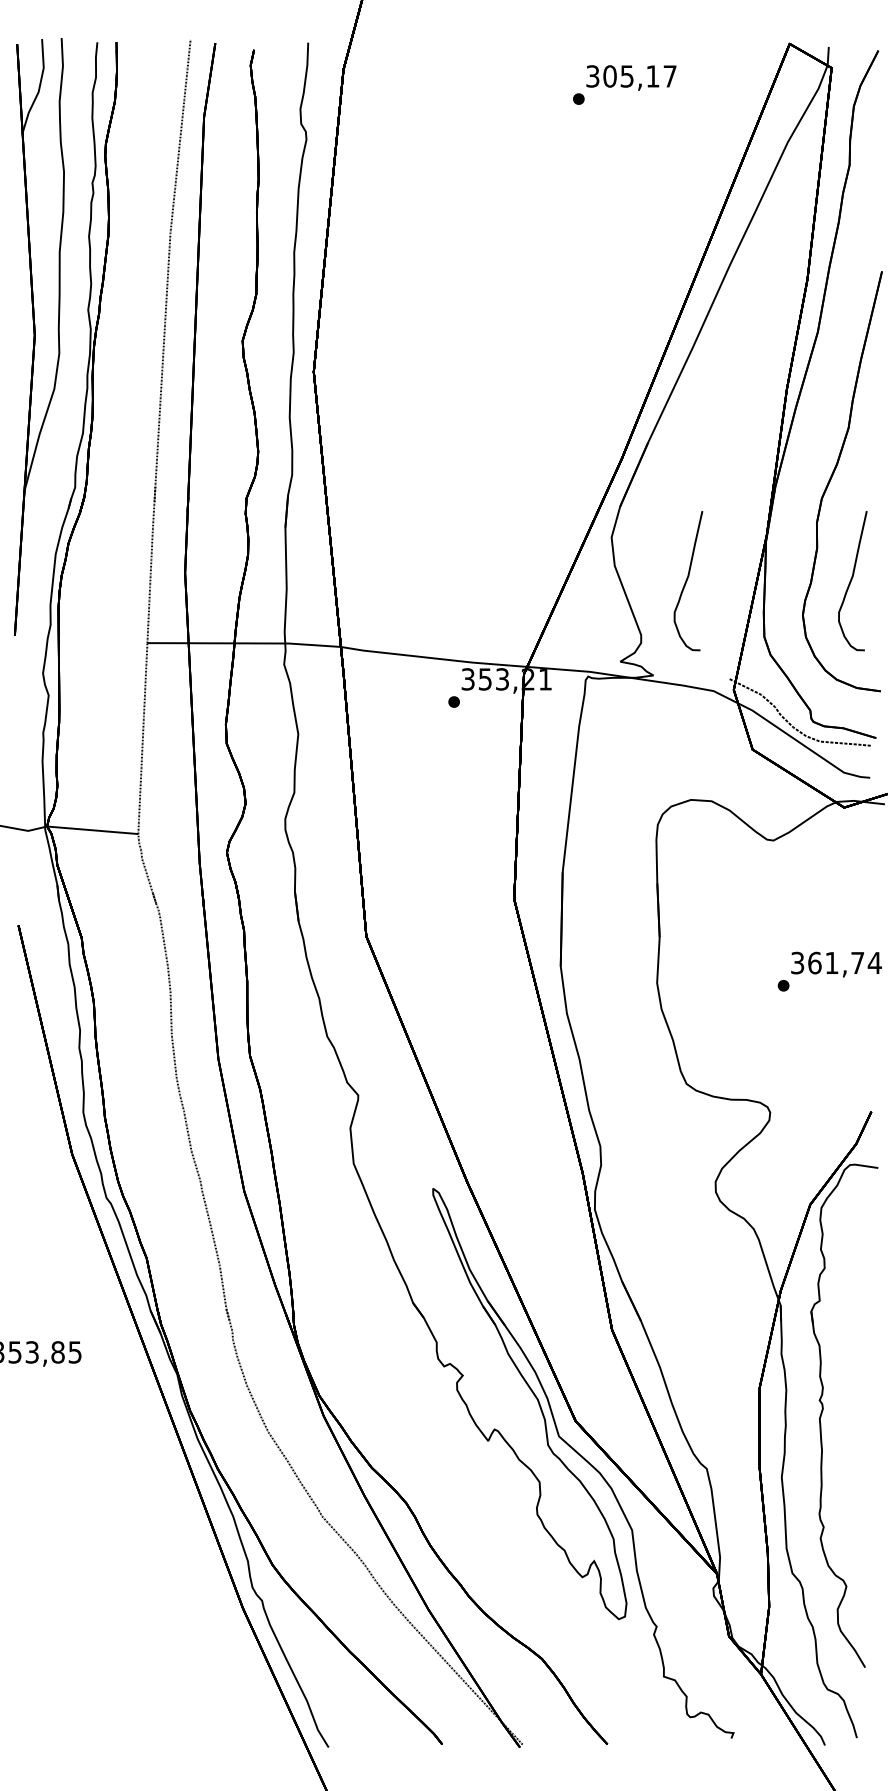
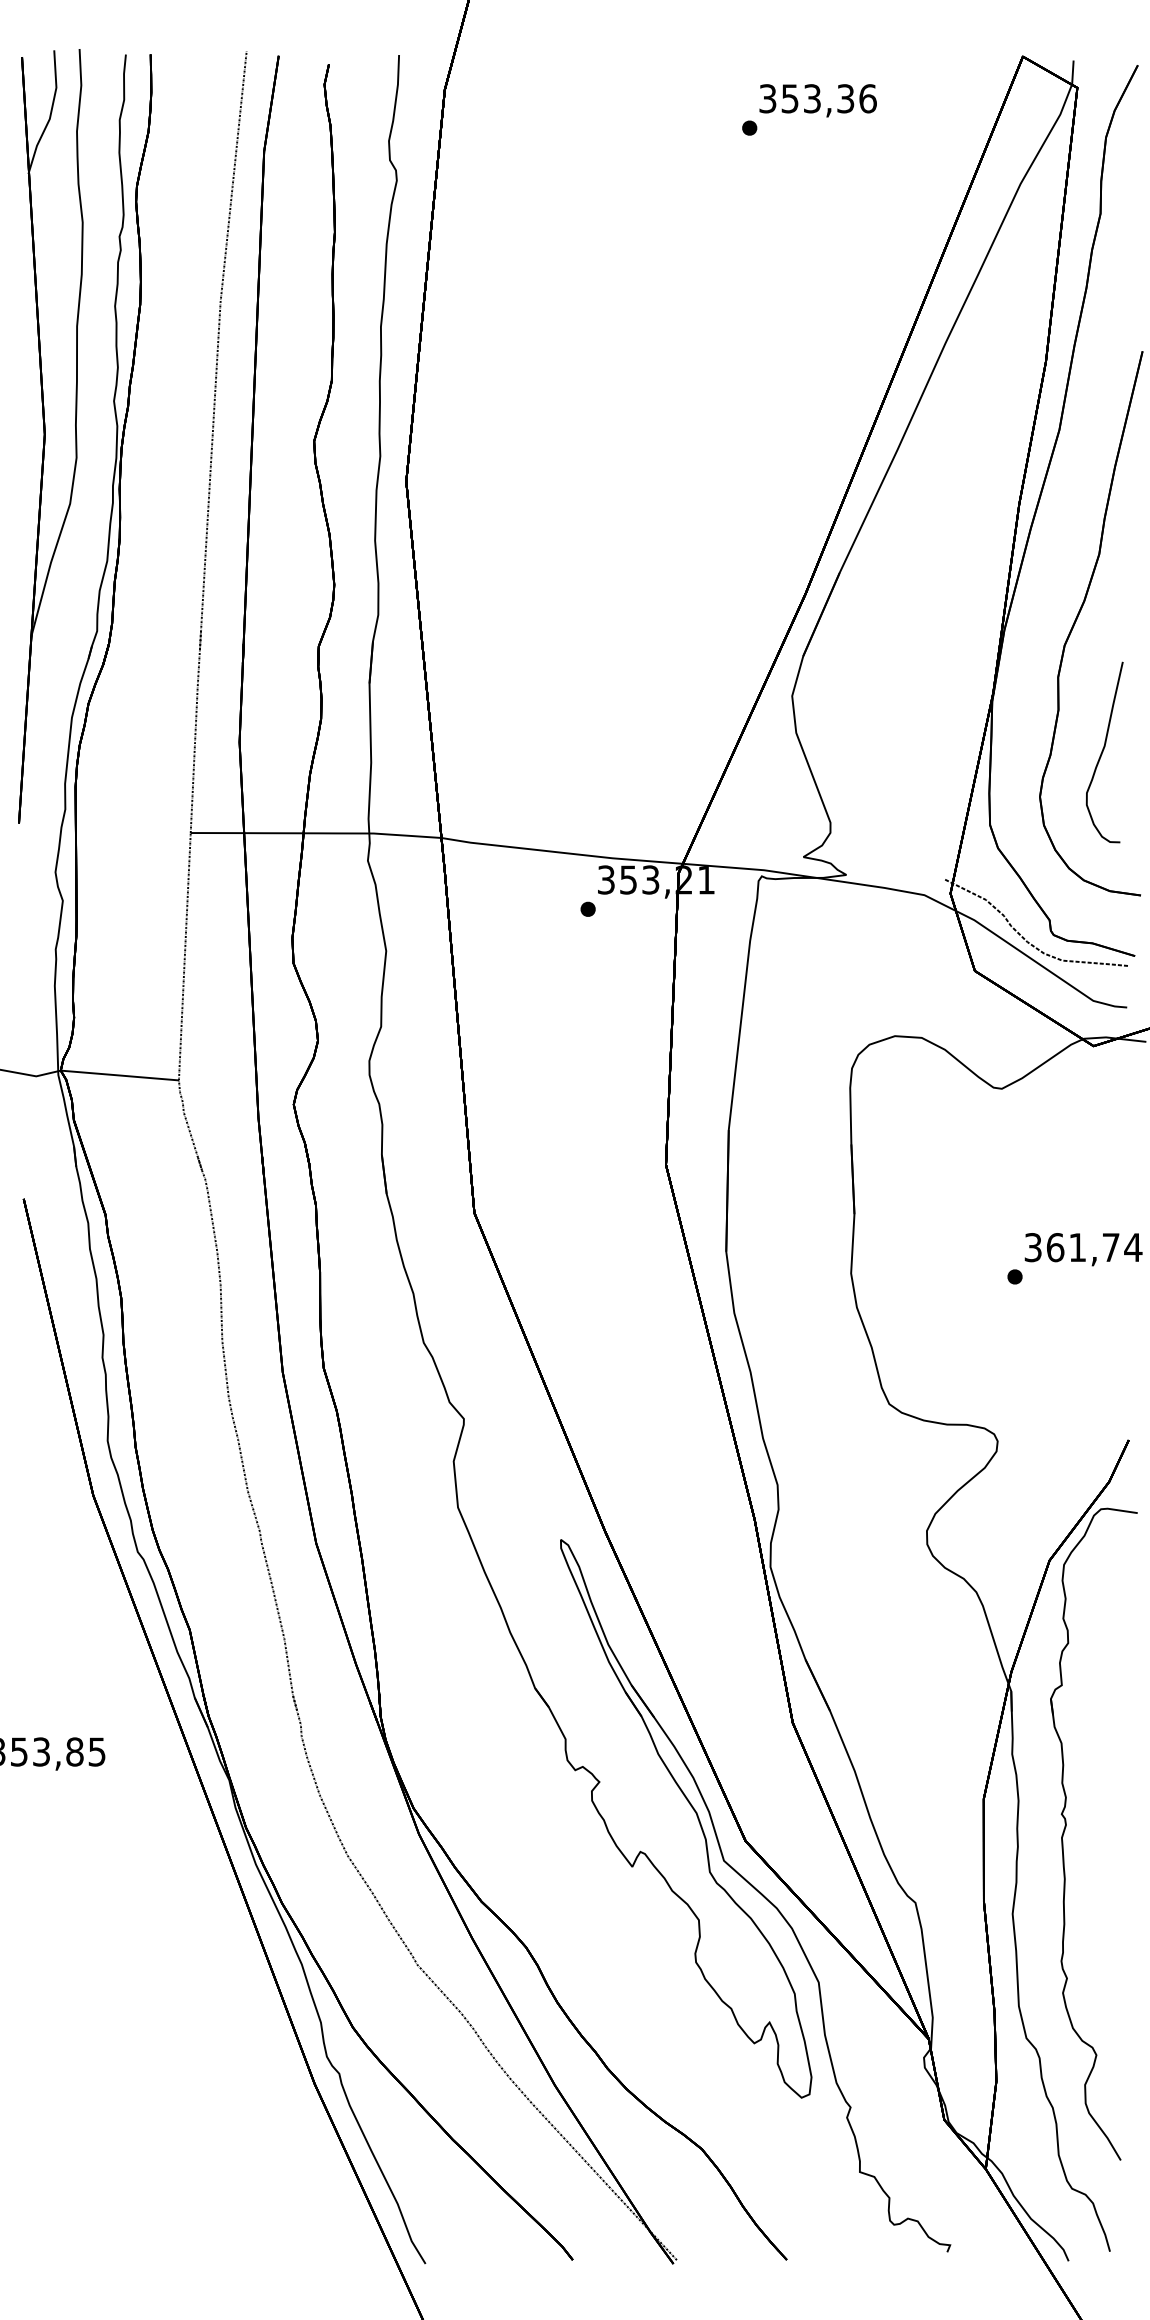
text: (639, 76) -> (828, 98), 305,17 -> 353,36
curve: (687, 580) -> (890, 752), removed

